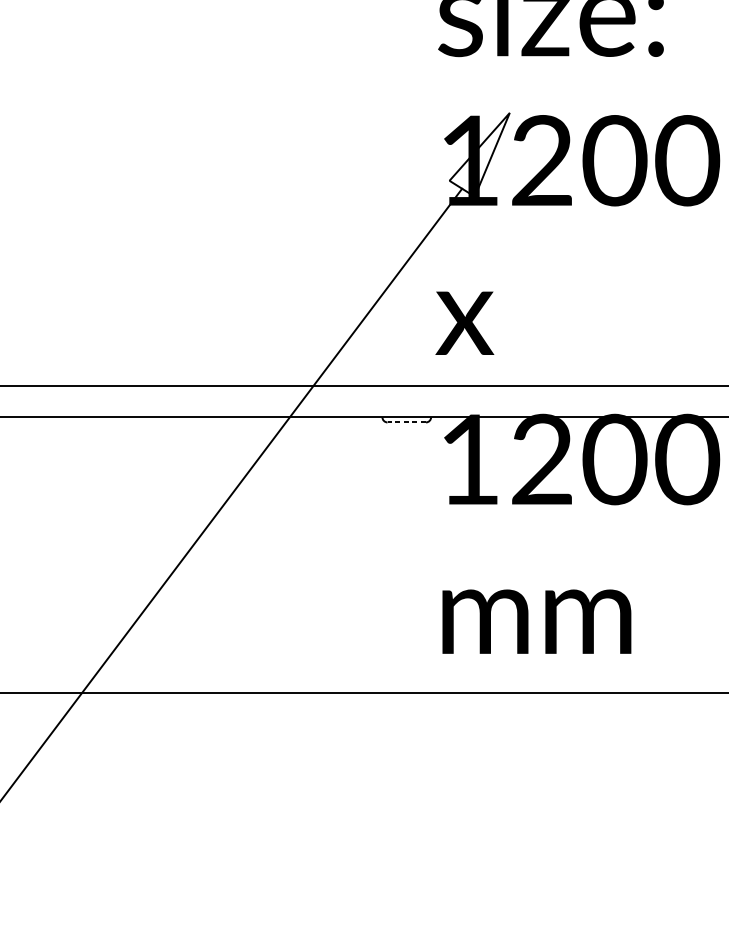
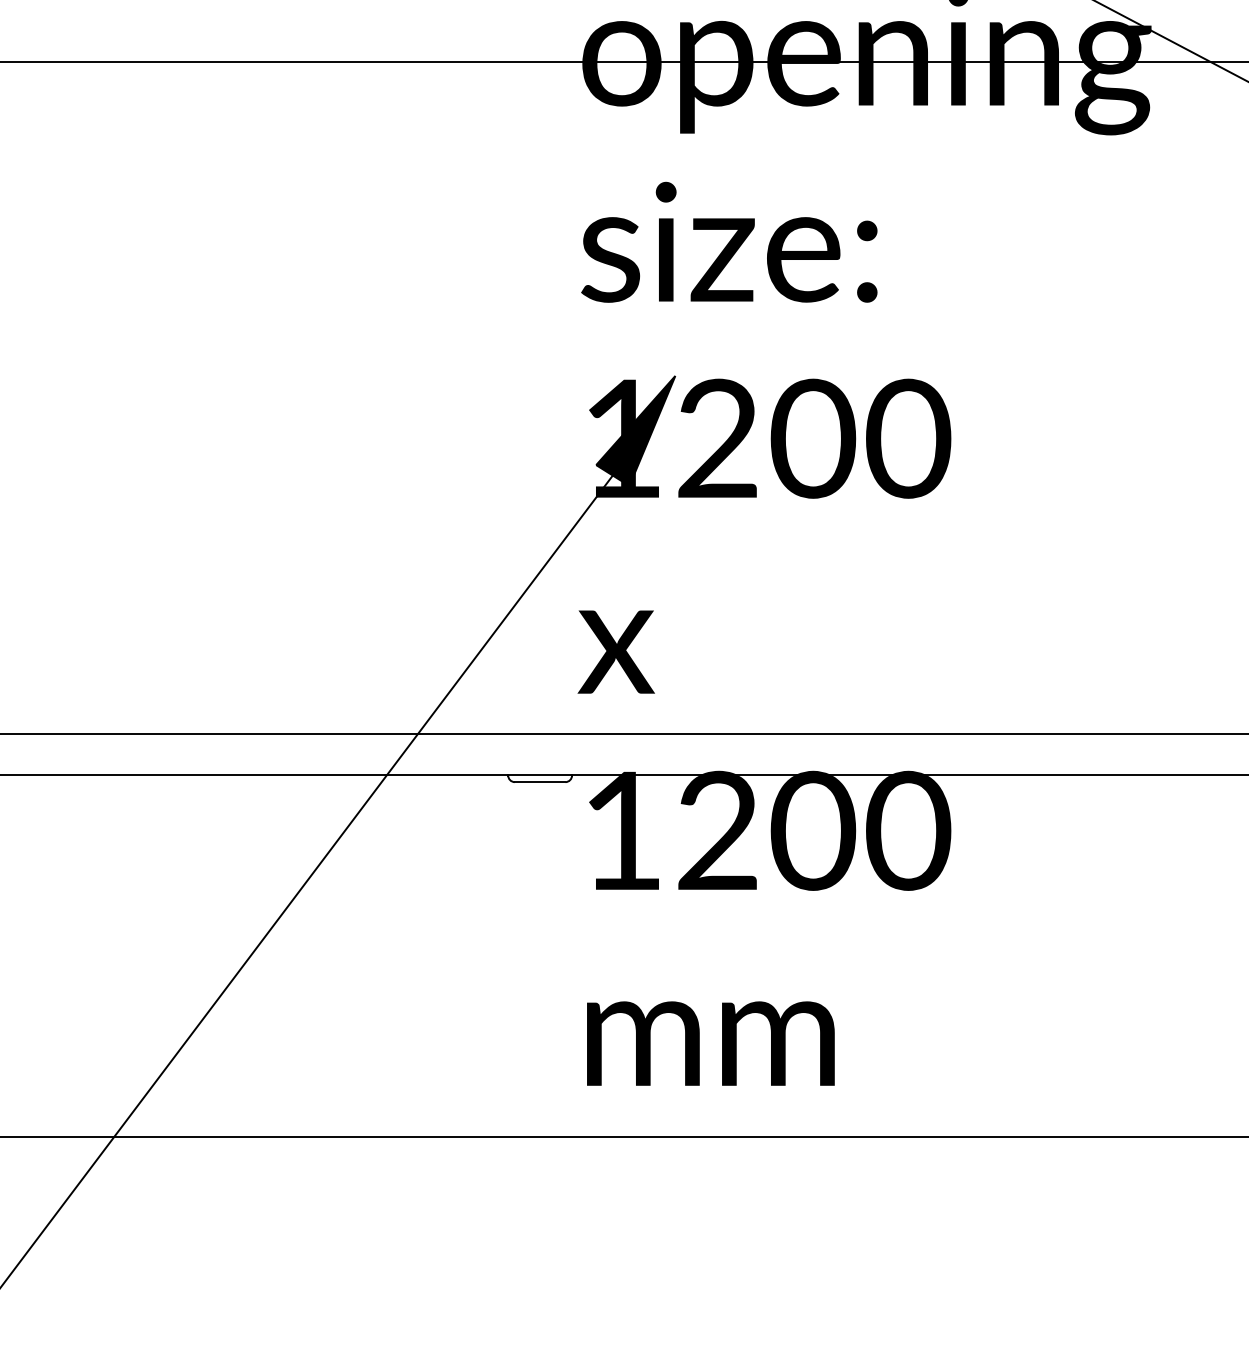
fill: (479, 154) -> (635, 430), added
line: (406, 422) -> (539, 782), dashed -> solid

